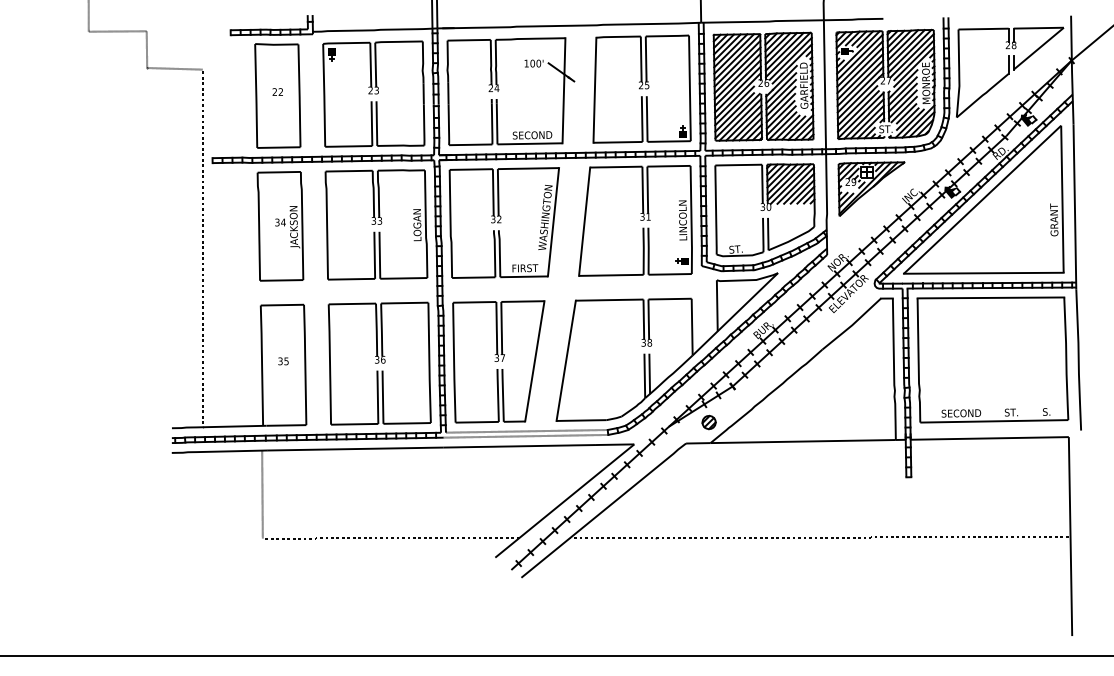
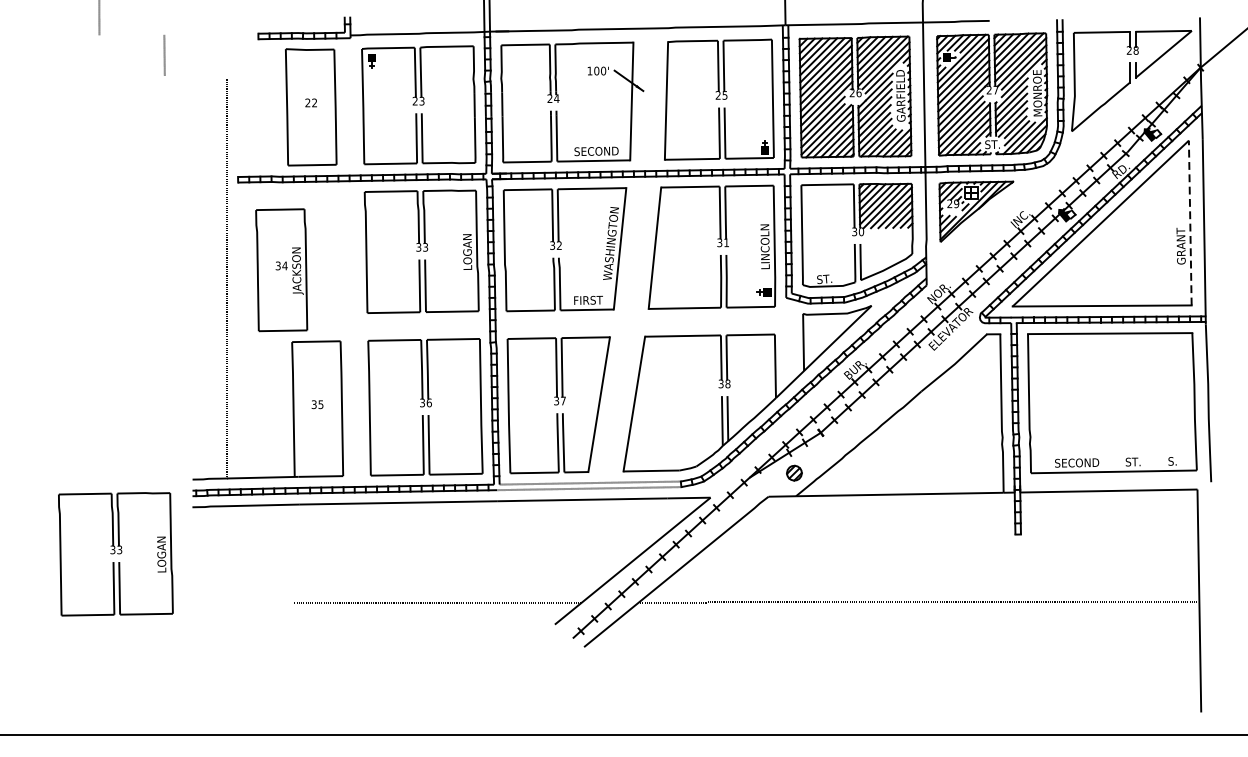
line: (117, 31) -> (131, 35), removed
line: (174, 68) -> (195, 76), removed
line: (1062, 200) -> (1190, 224), solid -> dashed
part: (280, 226) -> (281, 270), moved
part: (103, 494) -> (115, 553), added
line: (262, 494) -> (294, 553), removed

